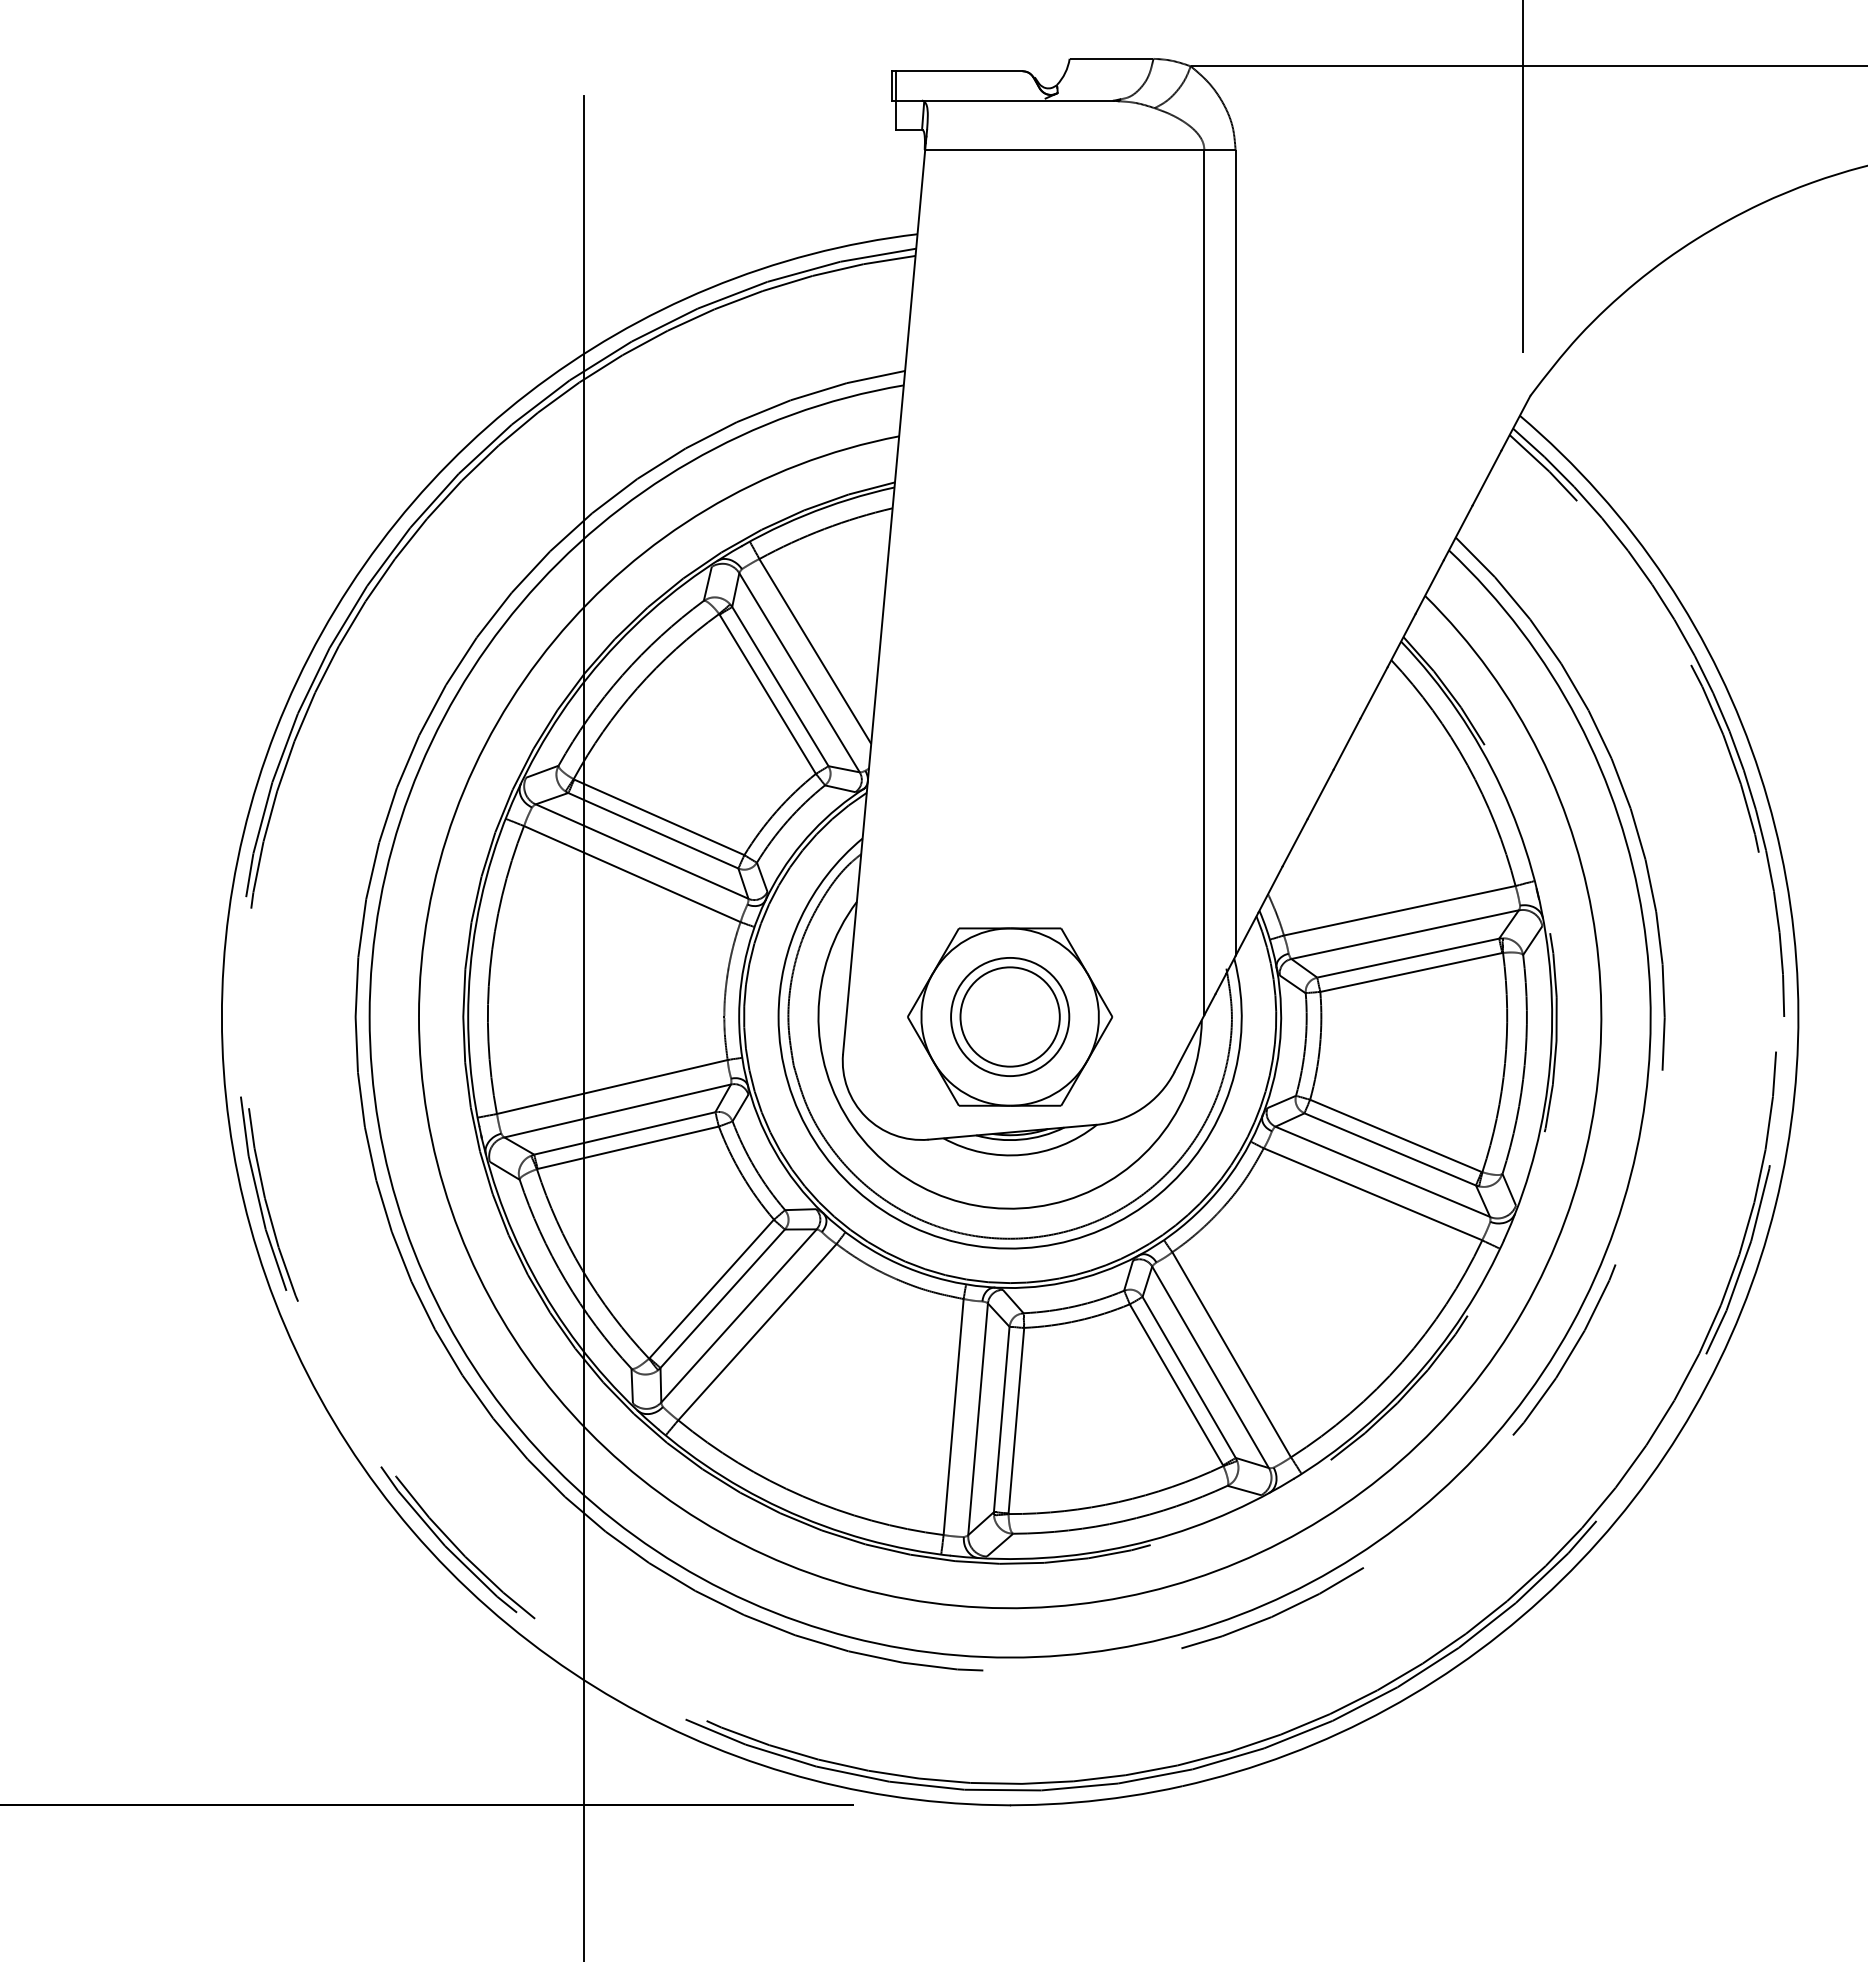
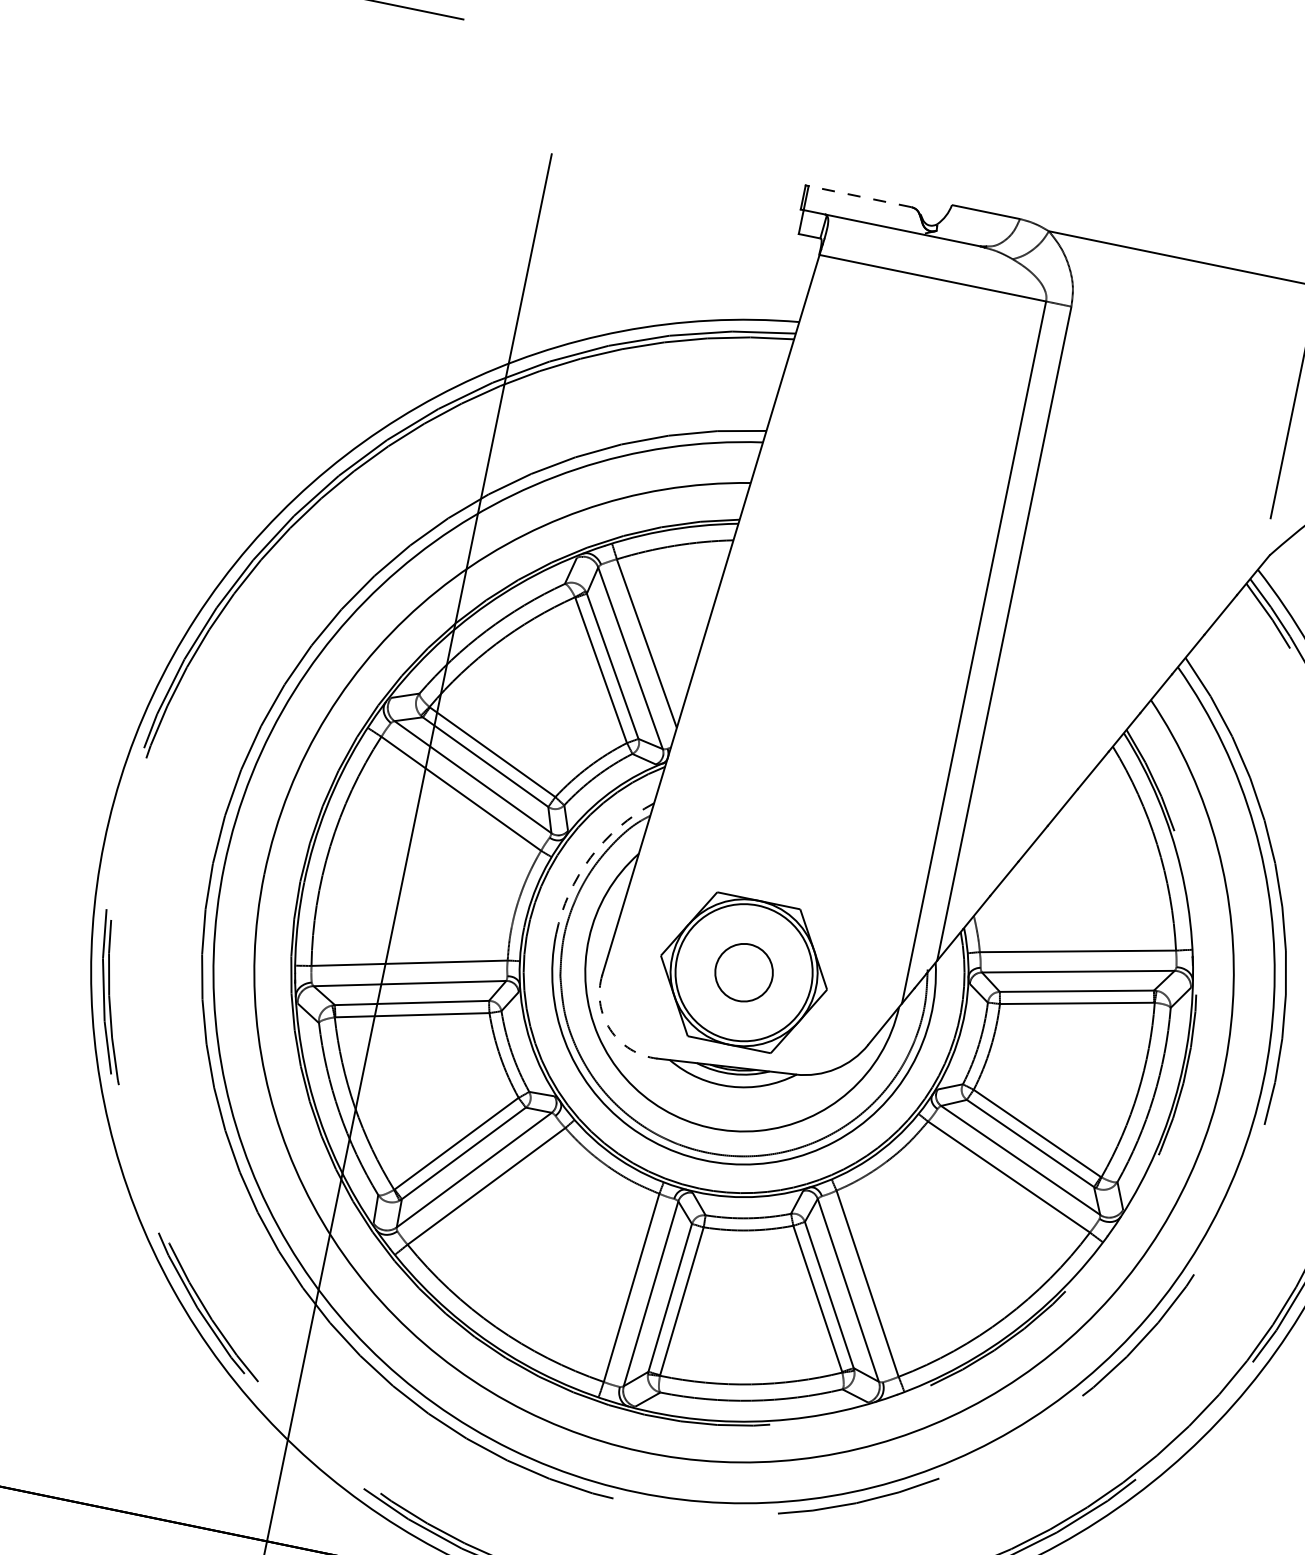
line: (958, 71) -> (859, 196), solid -> dashed
arc: (800, 918) -> (590, 857), solid -> dashed
circle: (1009, 1016) -> (743, 972), size x0.7
circle: (1010, 1016) -> (744, 972), size x1.4
arc: (865, 1116) -> (610, 1029), solid -> dashed

